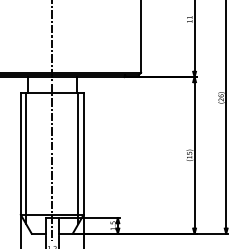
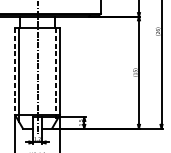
line: (20, 154) -> (14, 71), solid -> dashed
line: (78, 158) -> (56, 74), solid -> dashed

